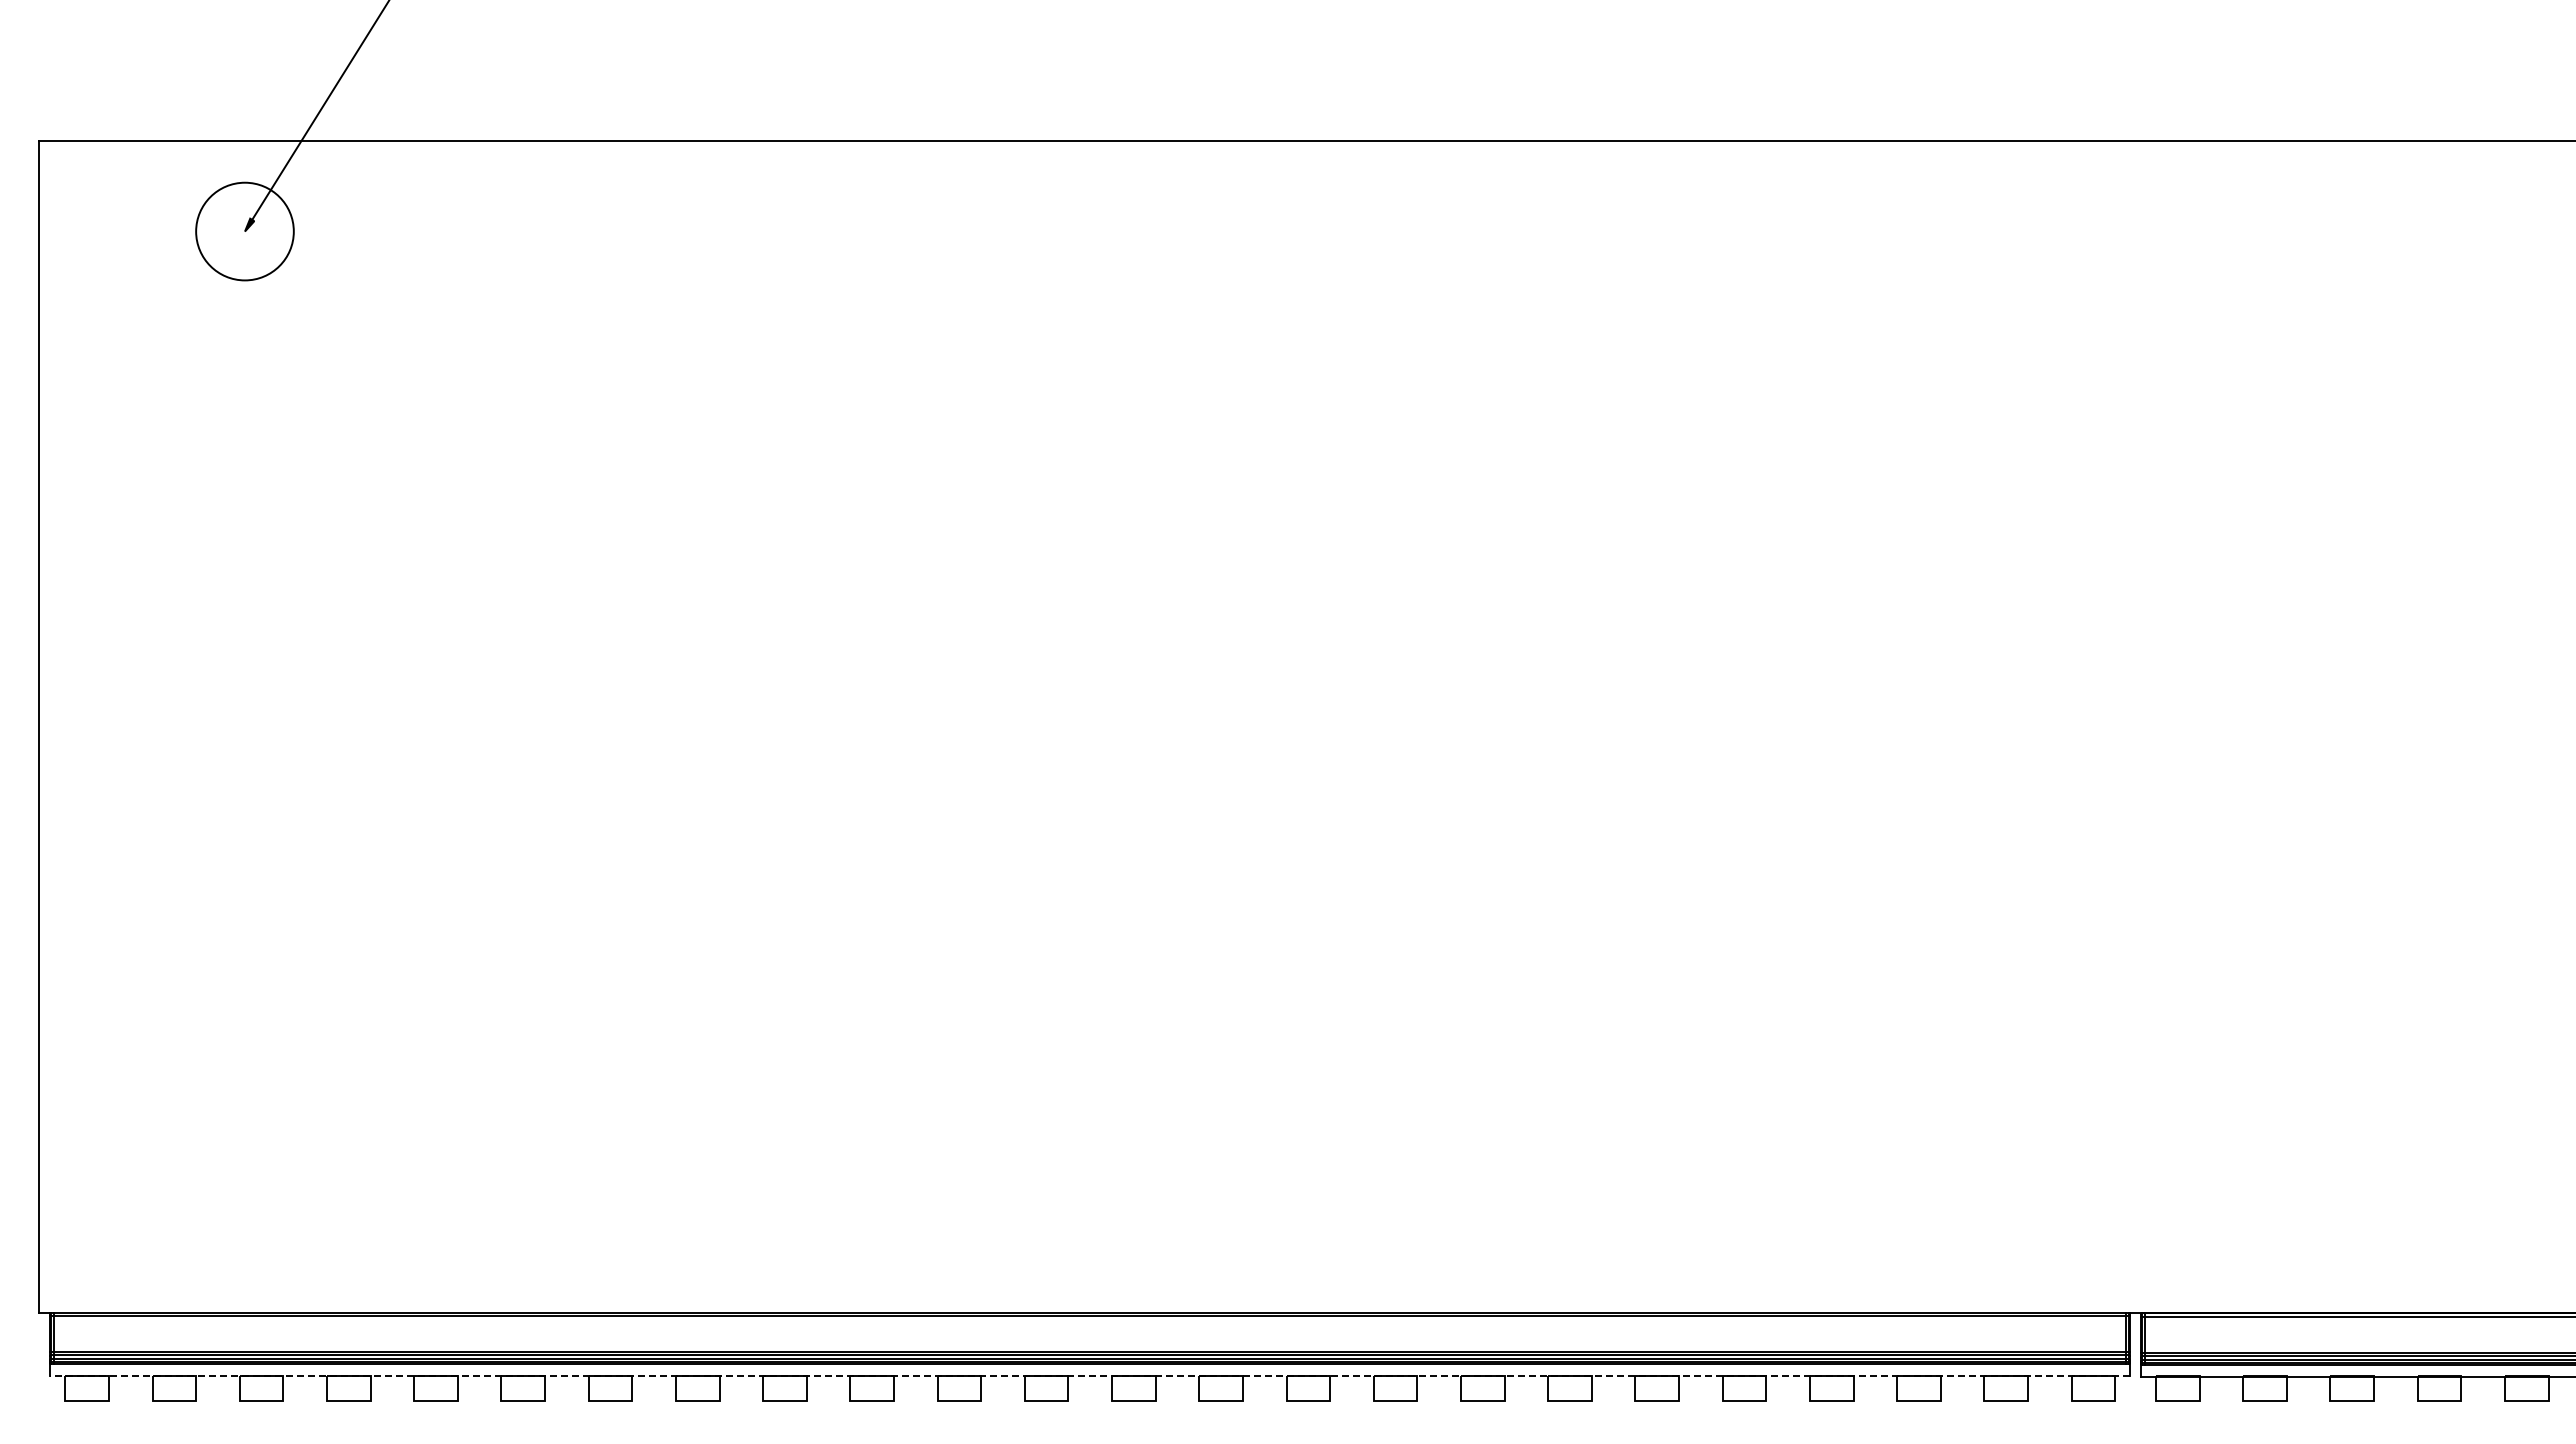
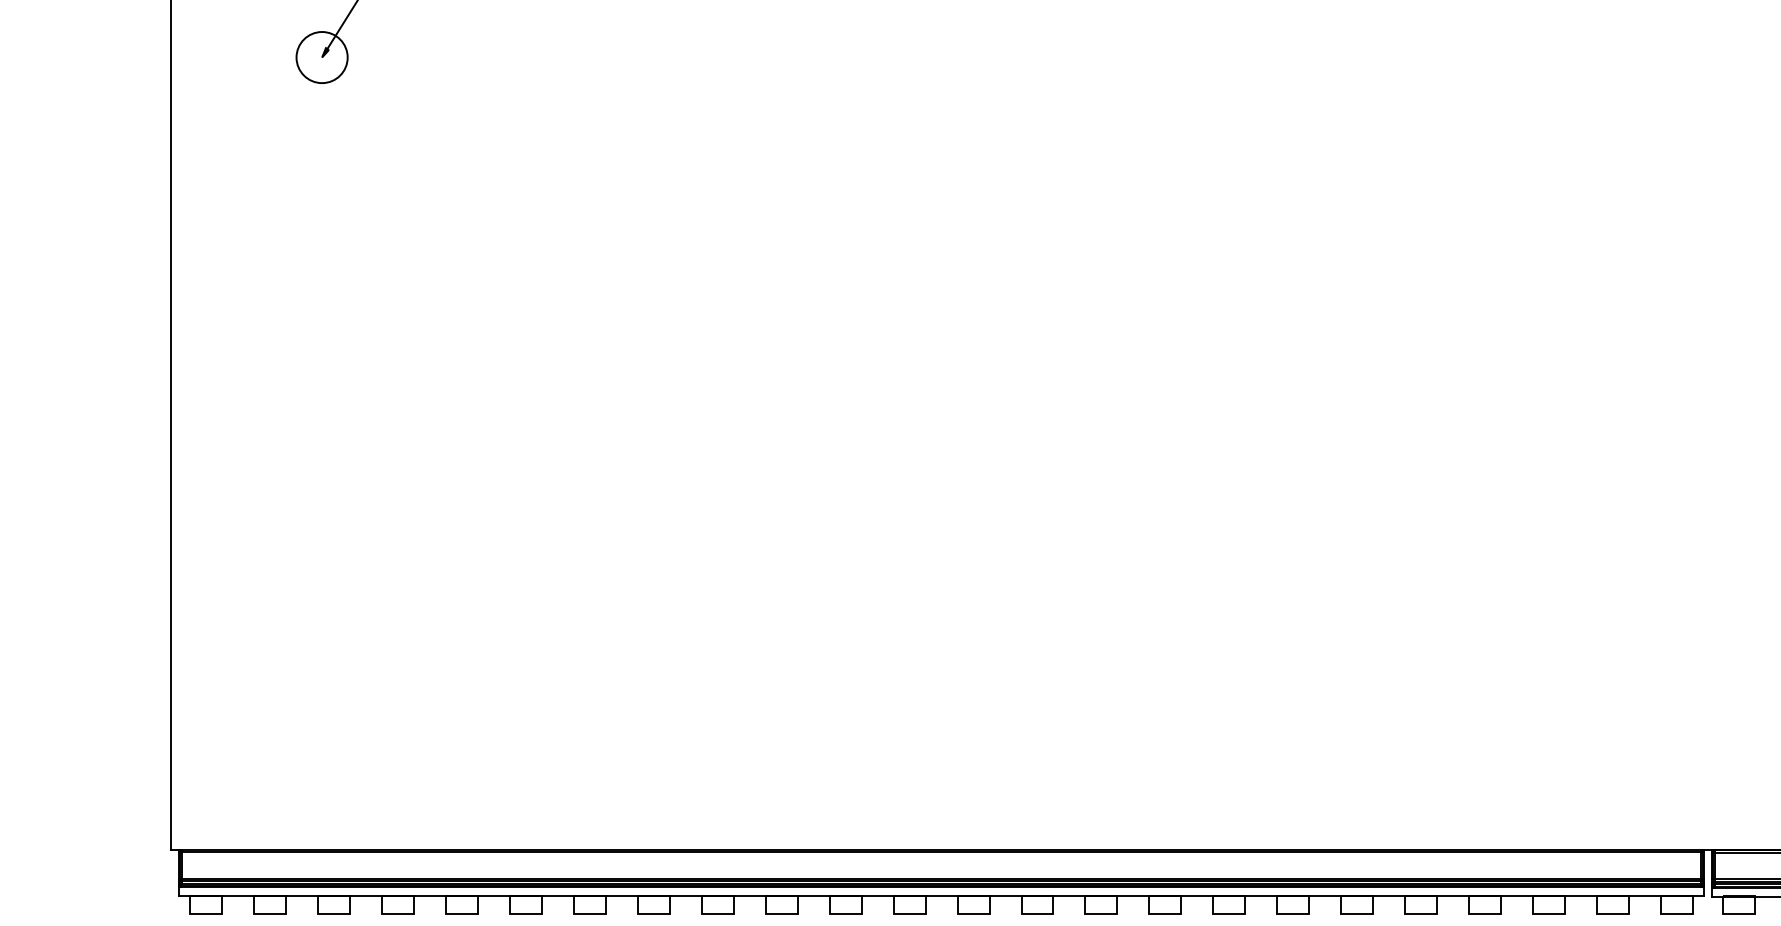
circle: (244, 231) -> (321, 57), size x0.71
line: (1090, 1376) -> (941, 896), dashed -> solid

